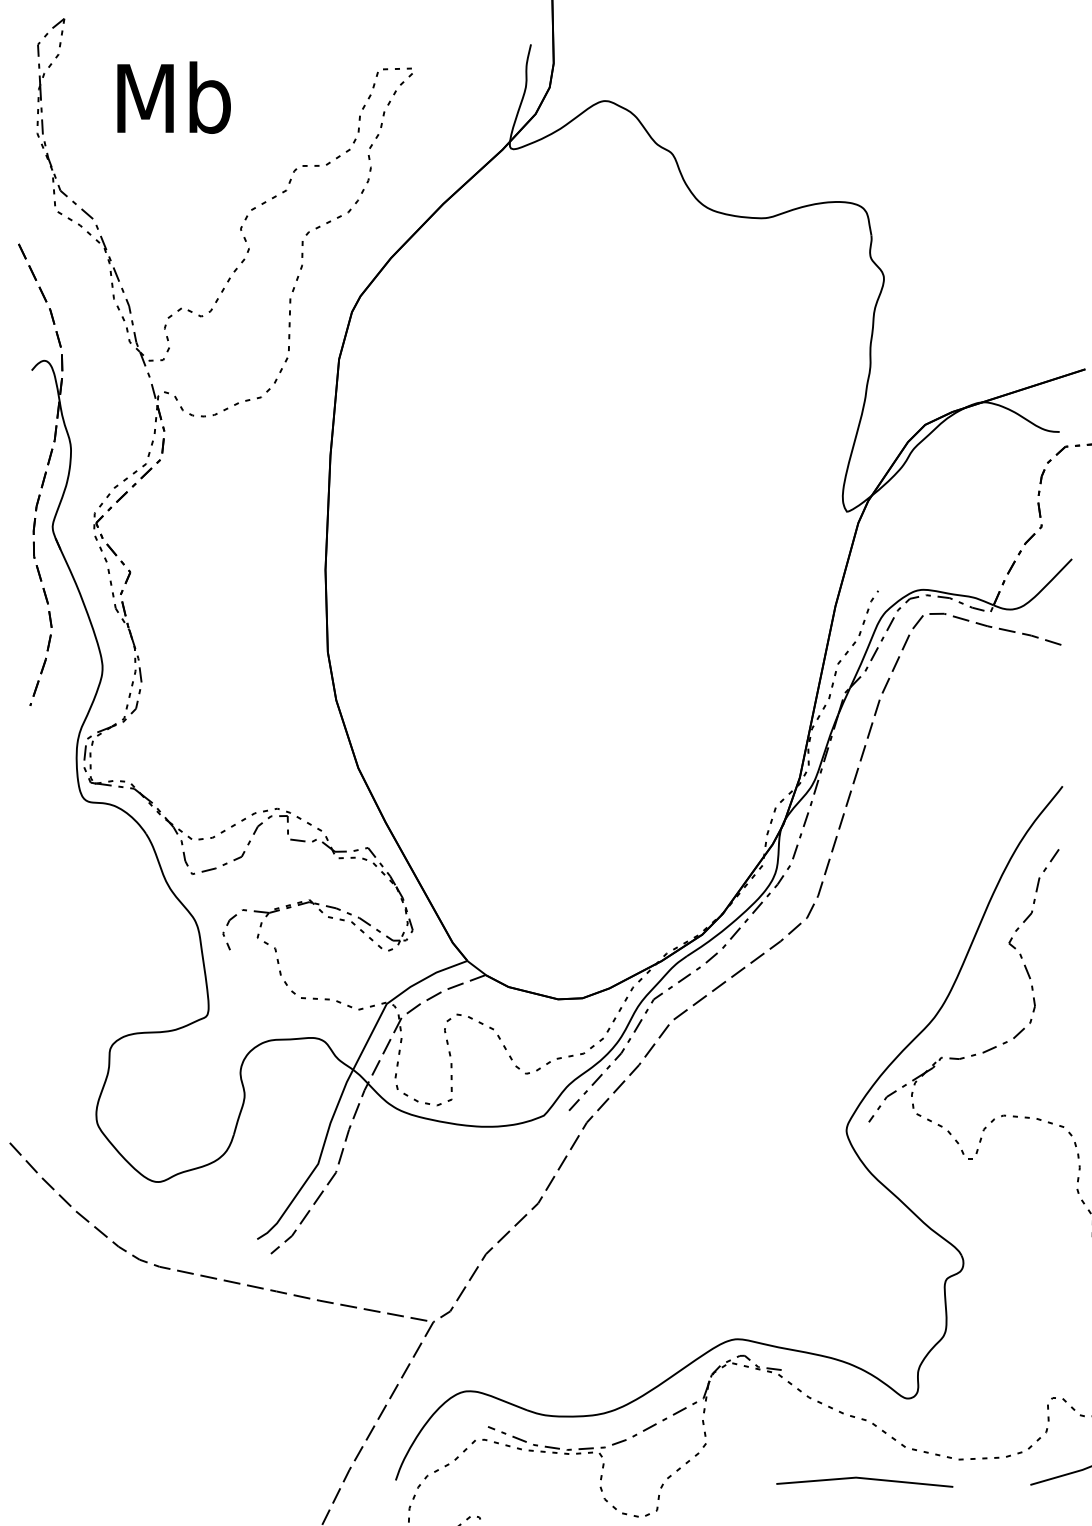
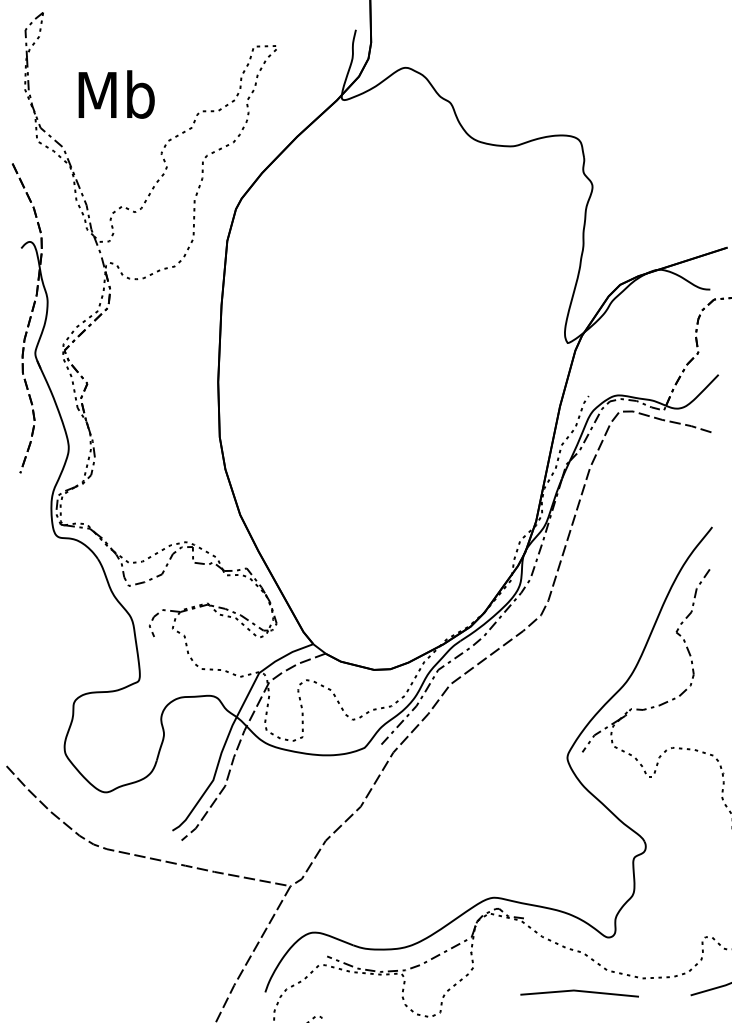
text: (173, 97) -> (116, 94), moved

